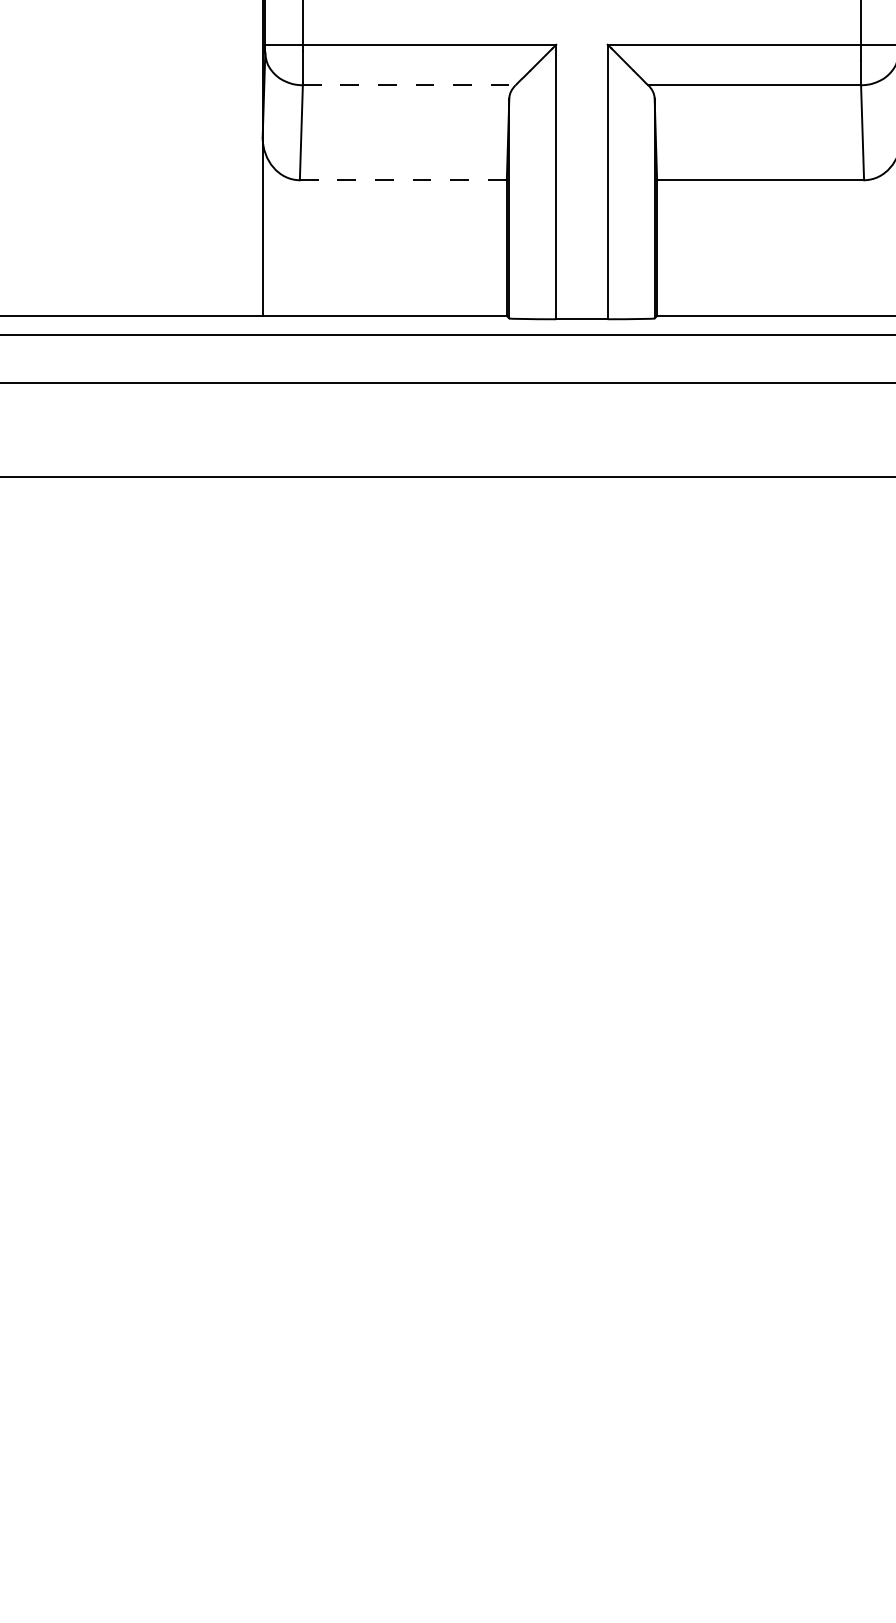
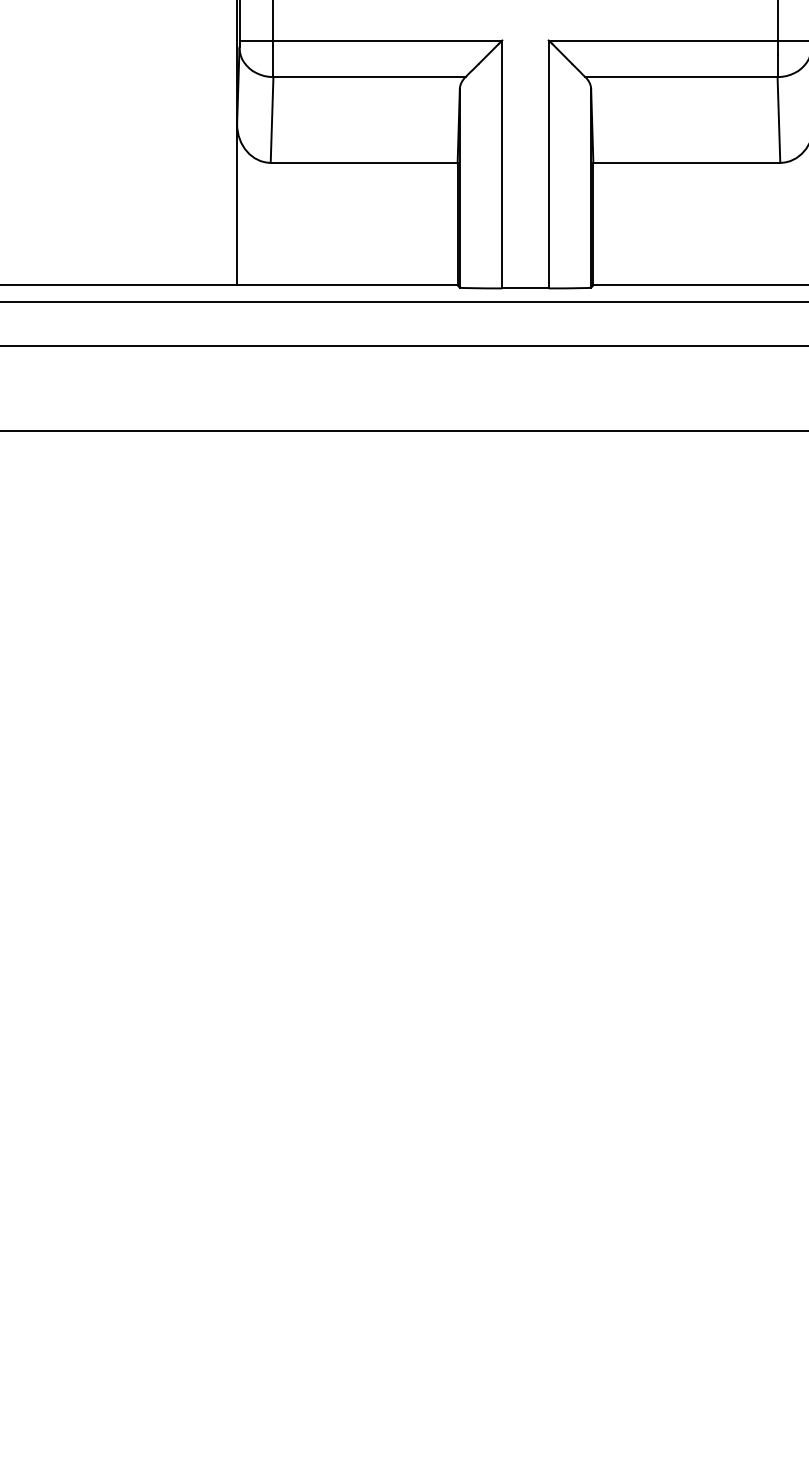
line: (410, 85) -> (370, 77), dashed -> solid
line: (403, 179) -> (364, 162), dashed -> solid

